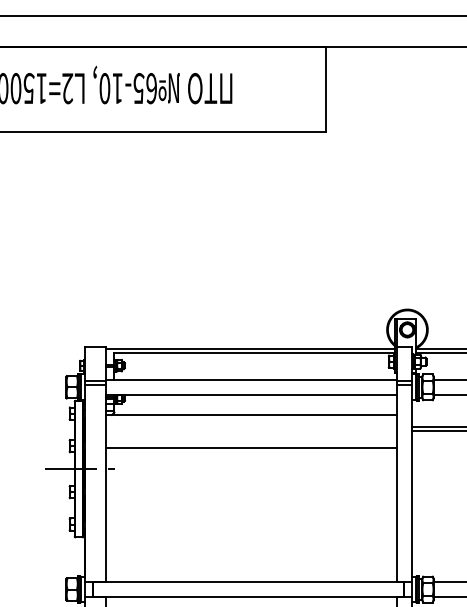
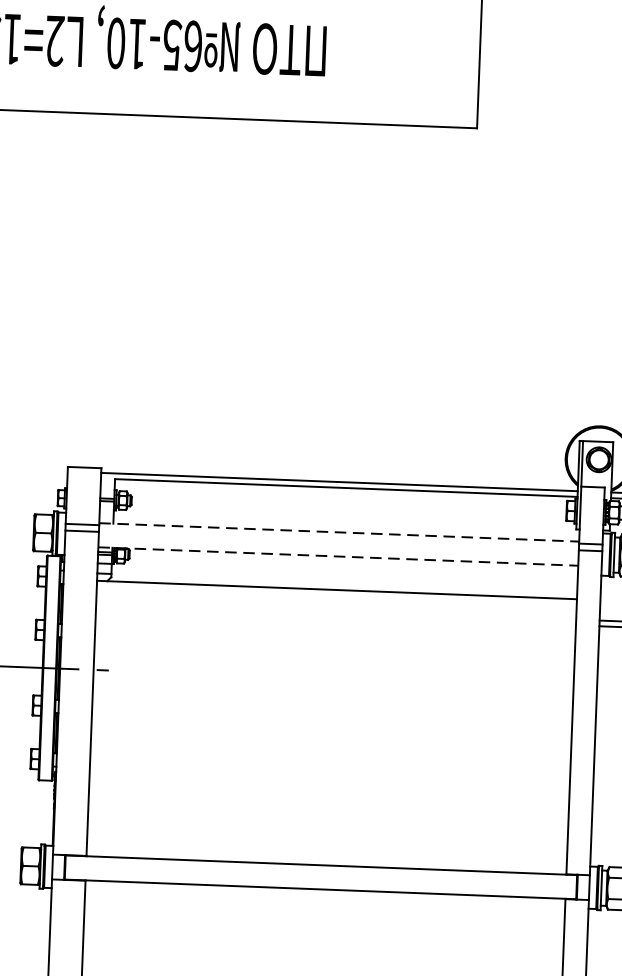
line: (251, 379) -> (339, 531), solid -> dashed
line: (251, 394) -> (338, 556), solid -> dashed
line: (251, 447) -> (334, 643), removed

